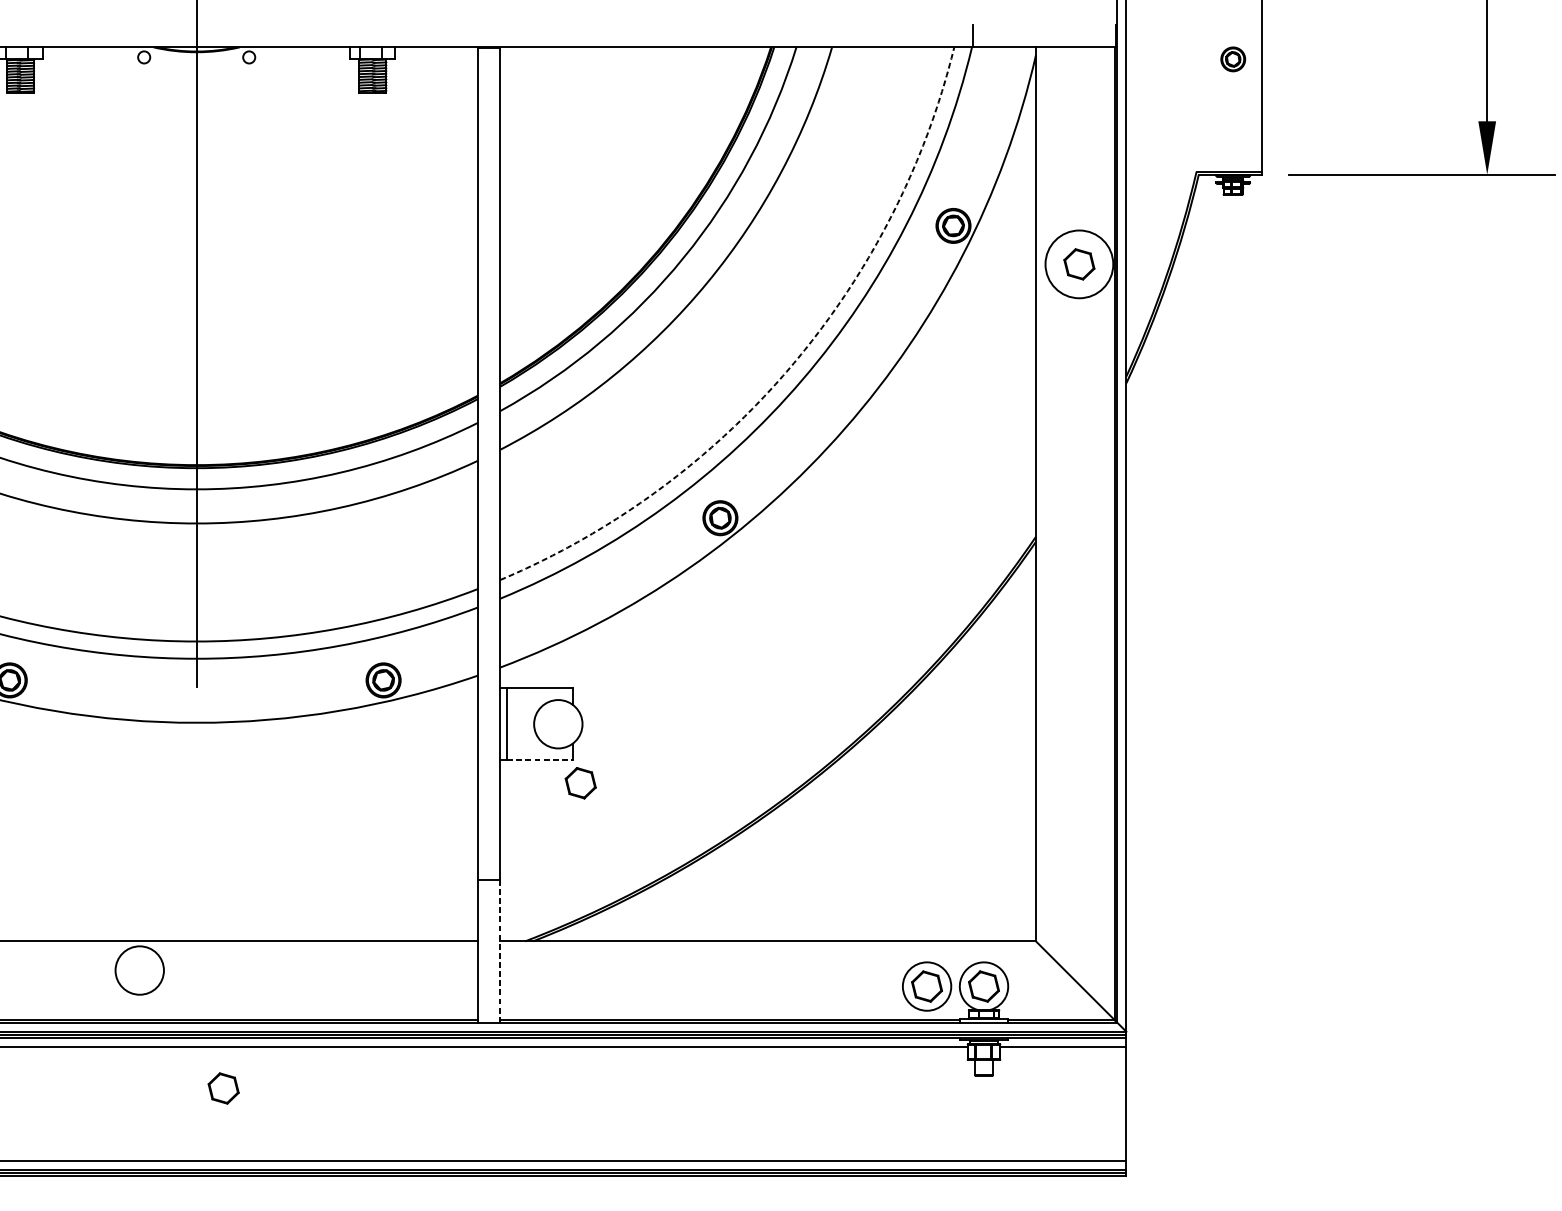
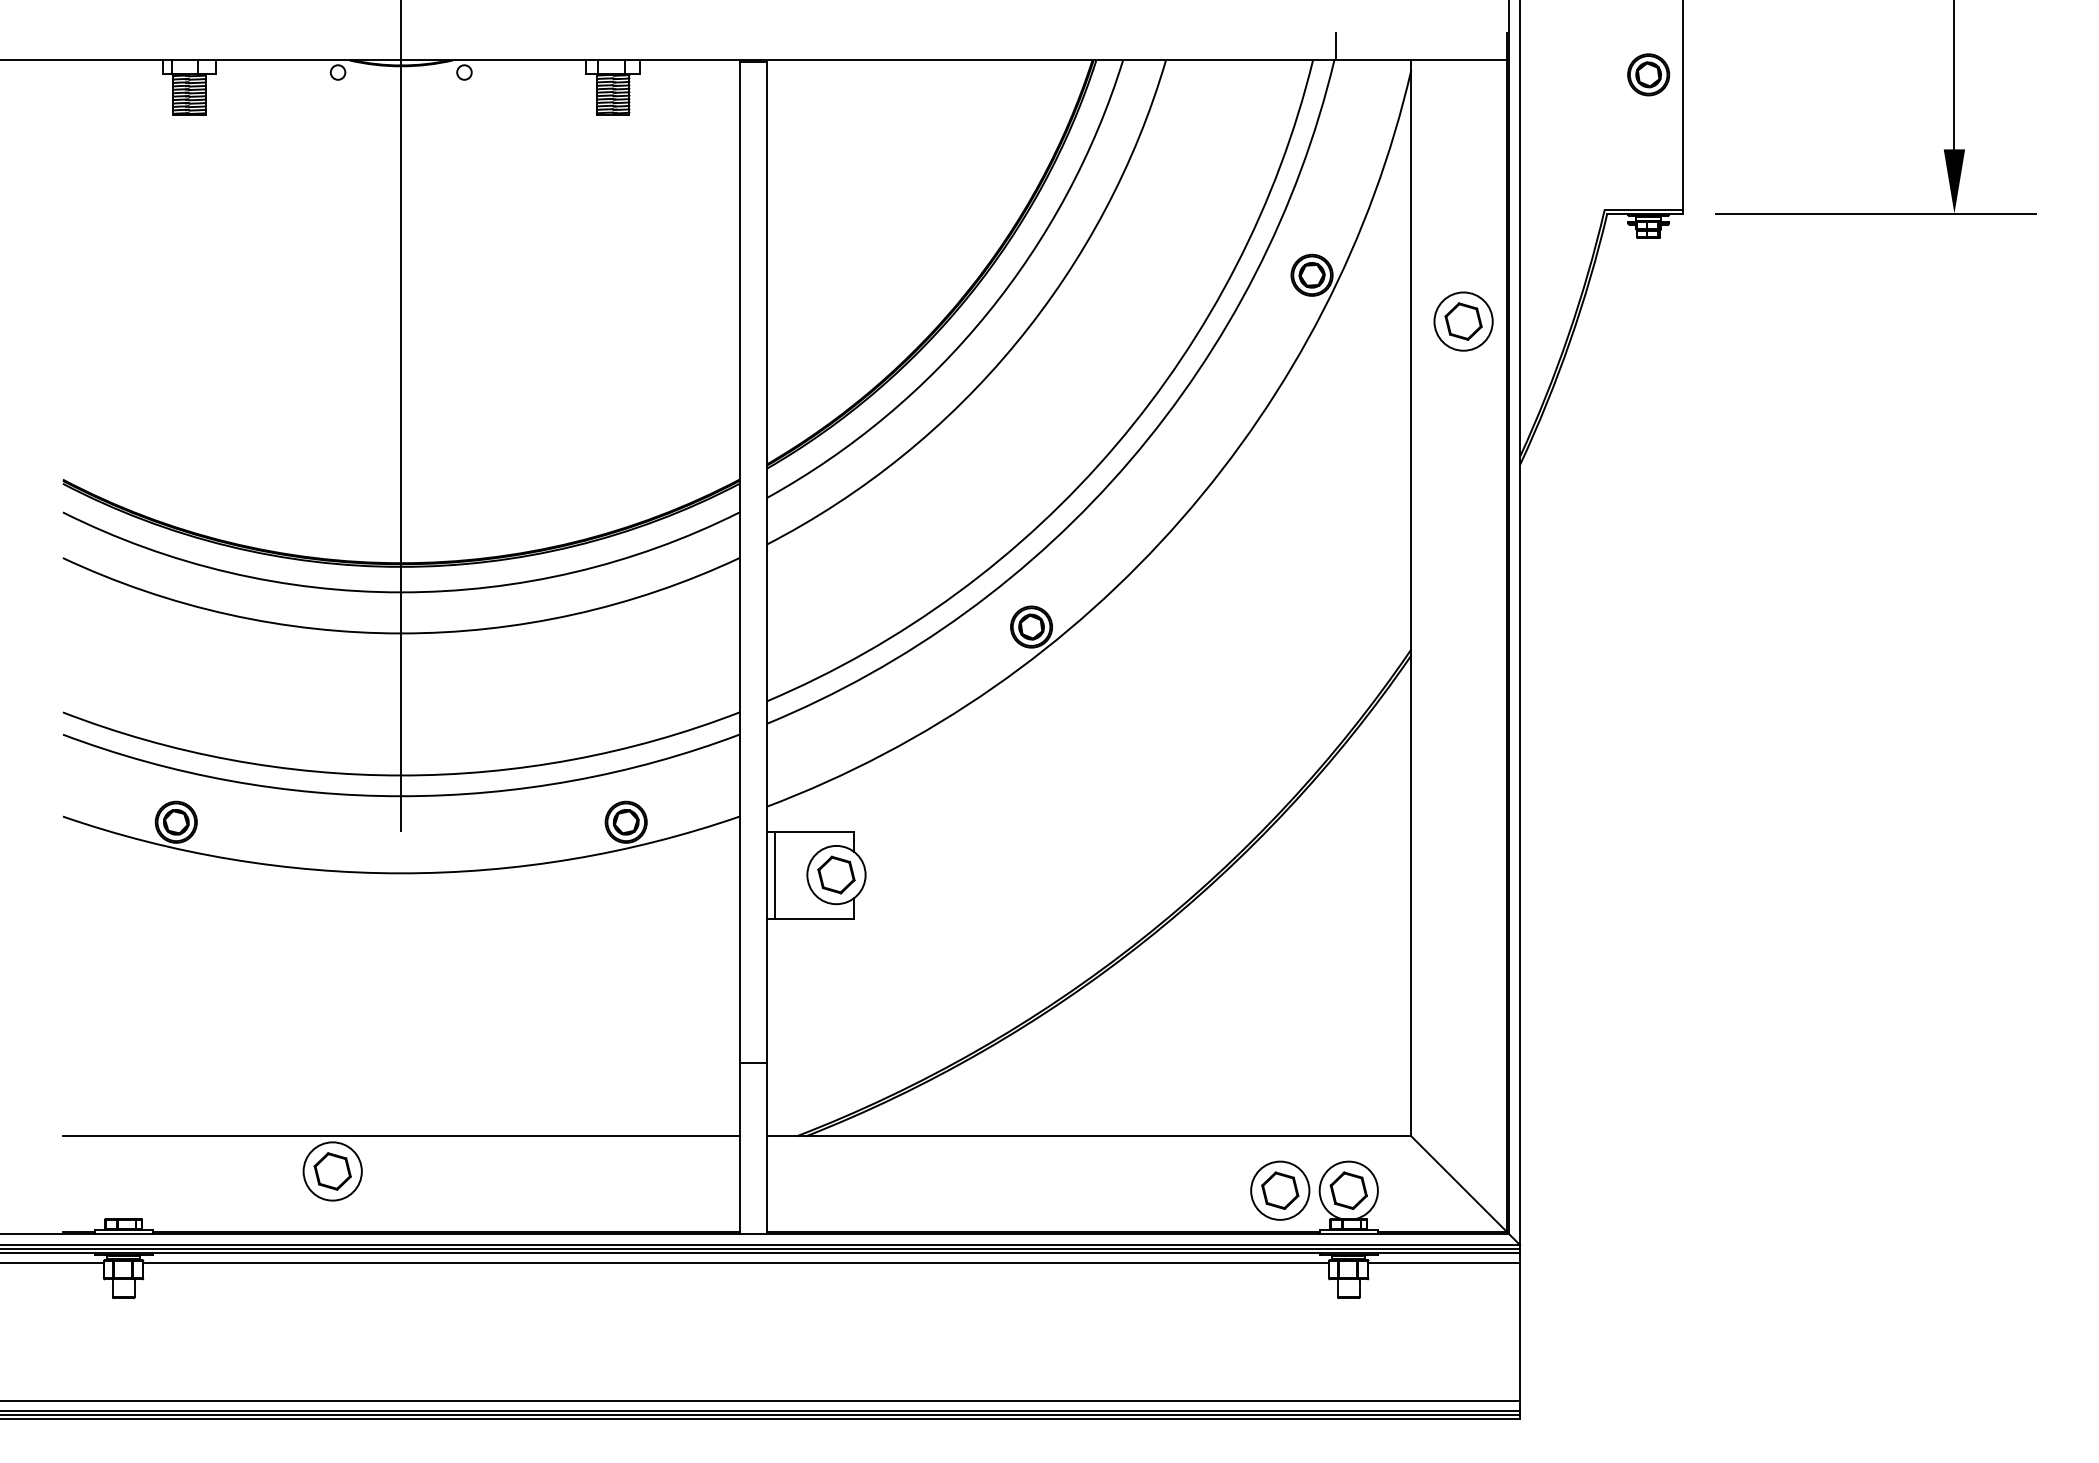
part: (1233, 59) -> (1648, 74), size x1.43
circle: (1079, 264) -> (1463, 321), size x0.71
arc: (790, 367) -> (1115, 445), dashed -> solid
line: (540, 760) -> (814, 918), dashed -> solid
part: (580, 782) -> (836, 874), moved
line: (500, 951) -> (766, 1148), dashed -> solid
part: (223, 1088) -> (332, 1171), moved

